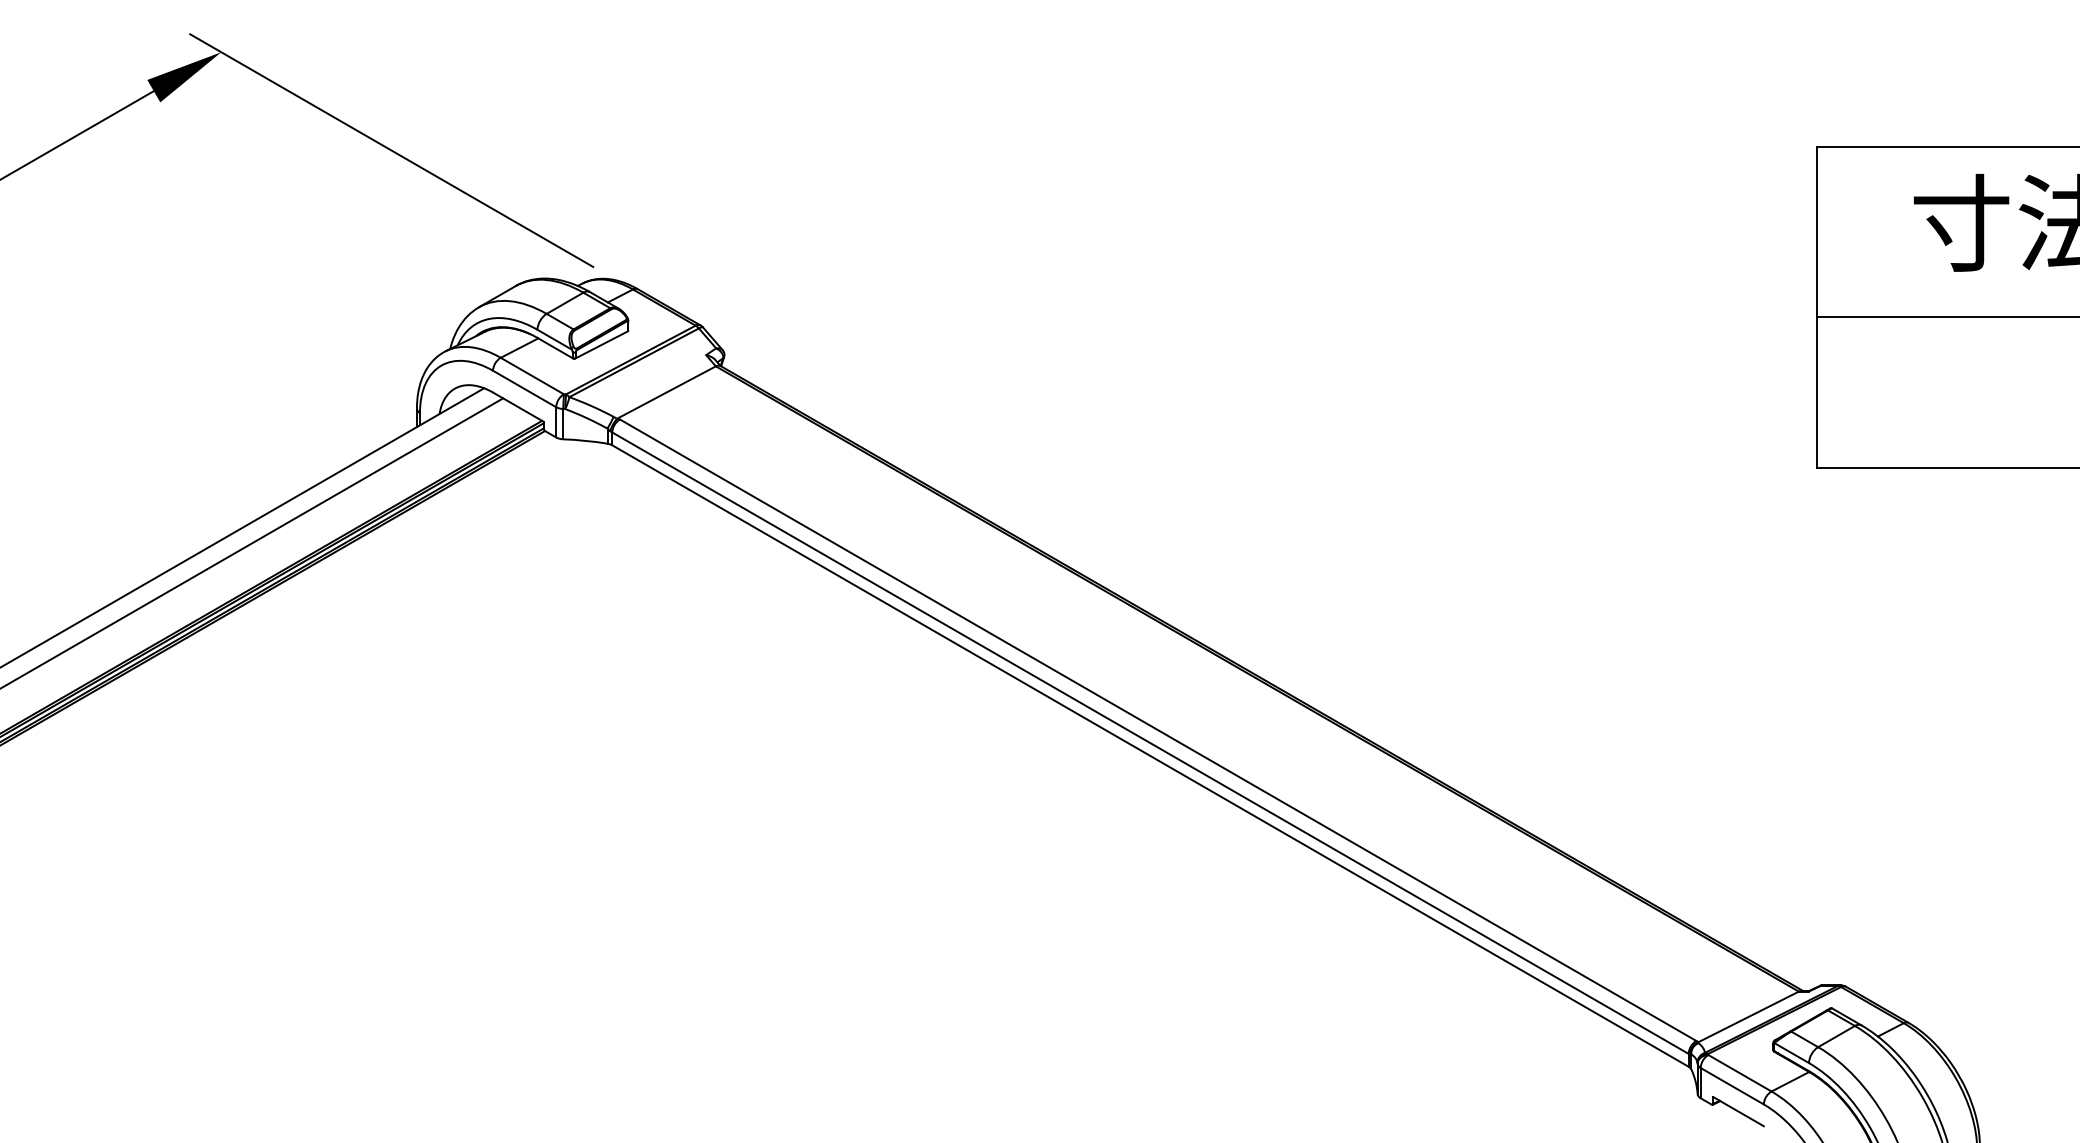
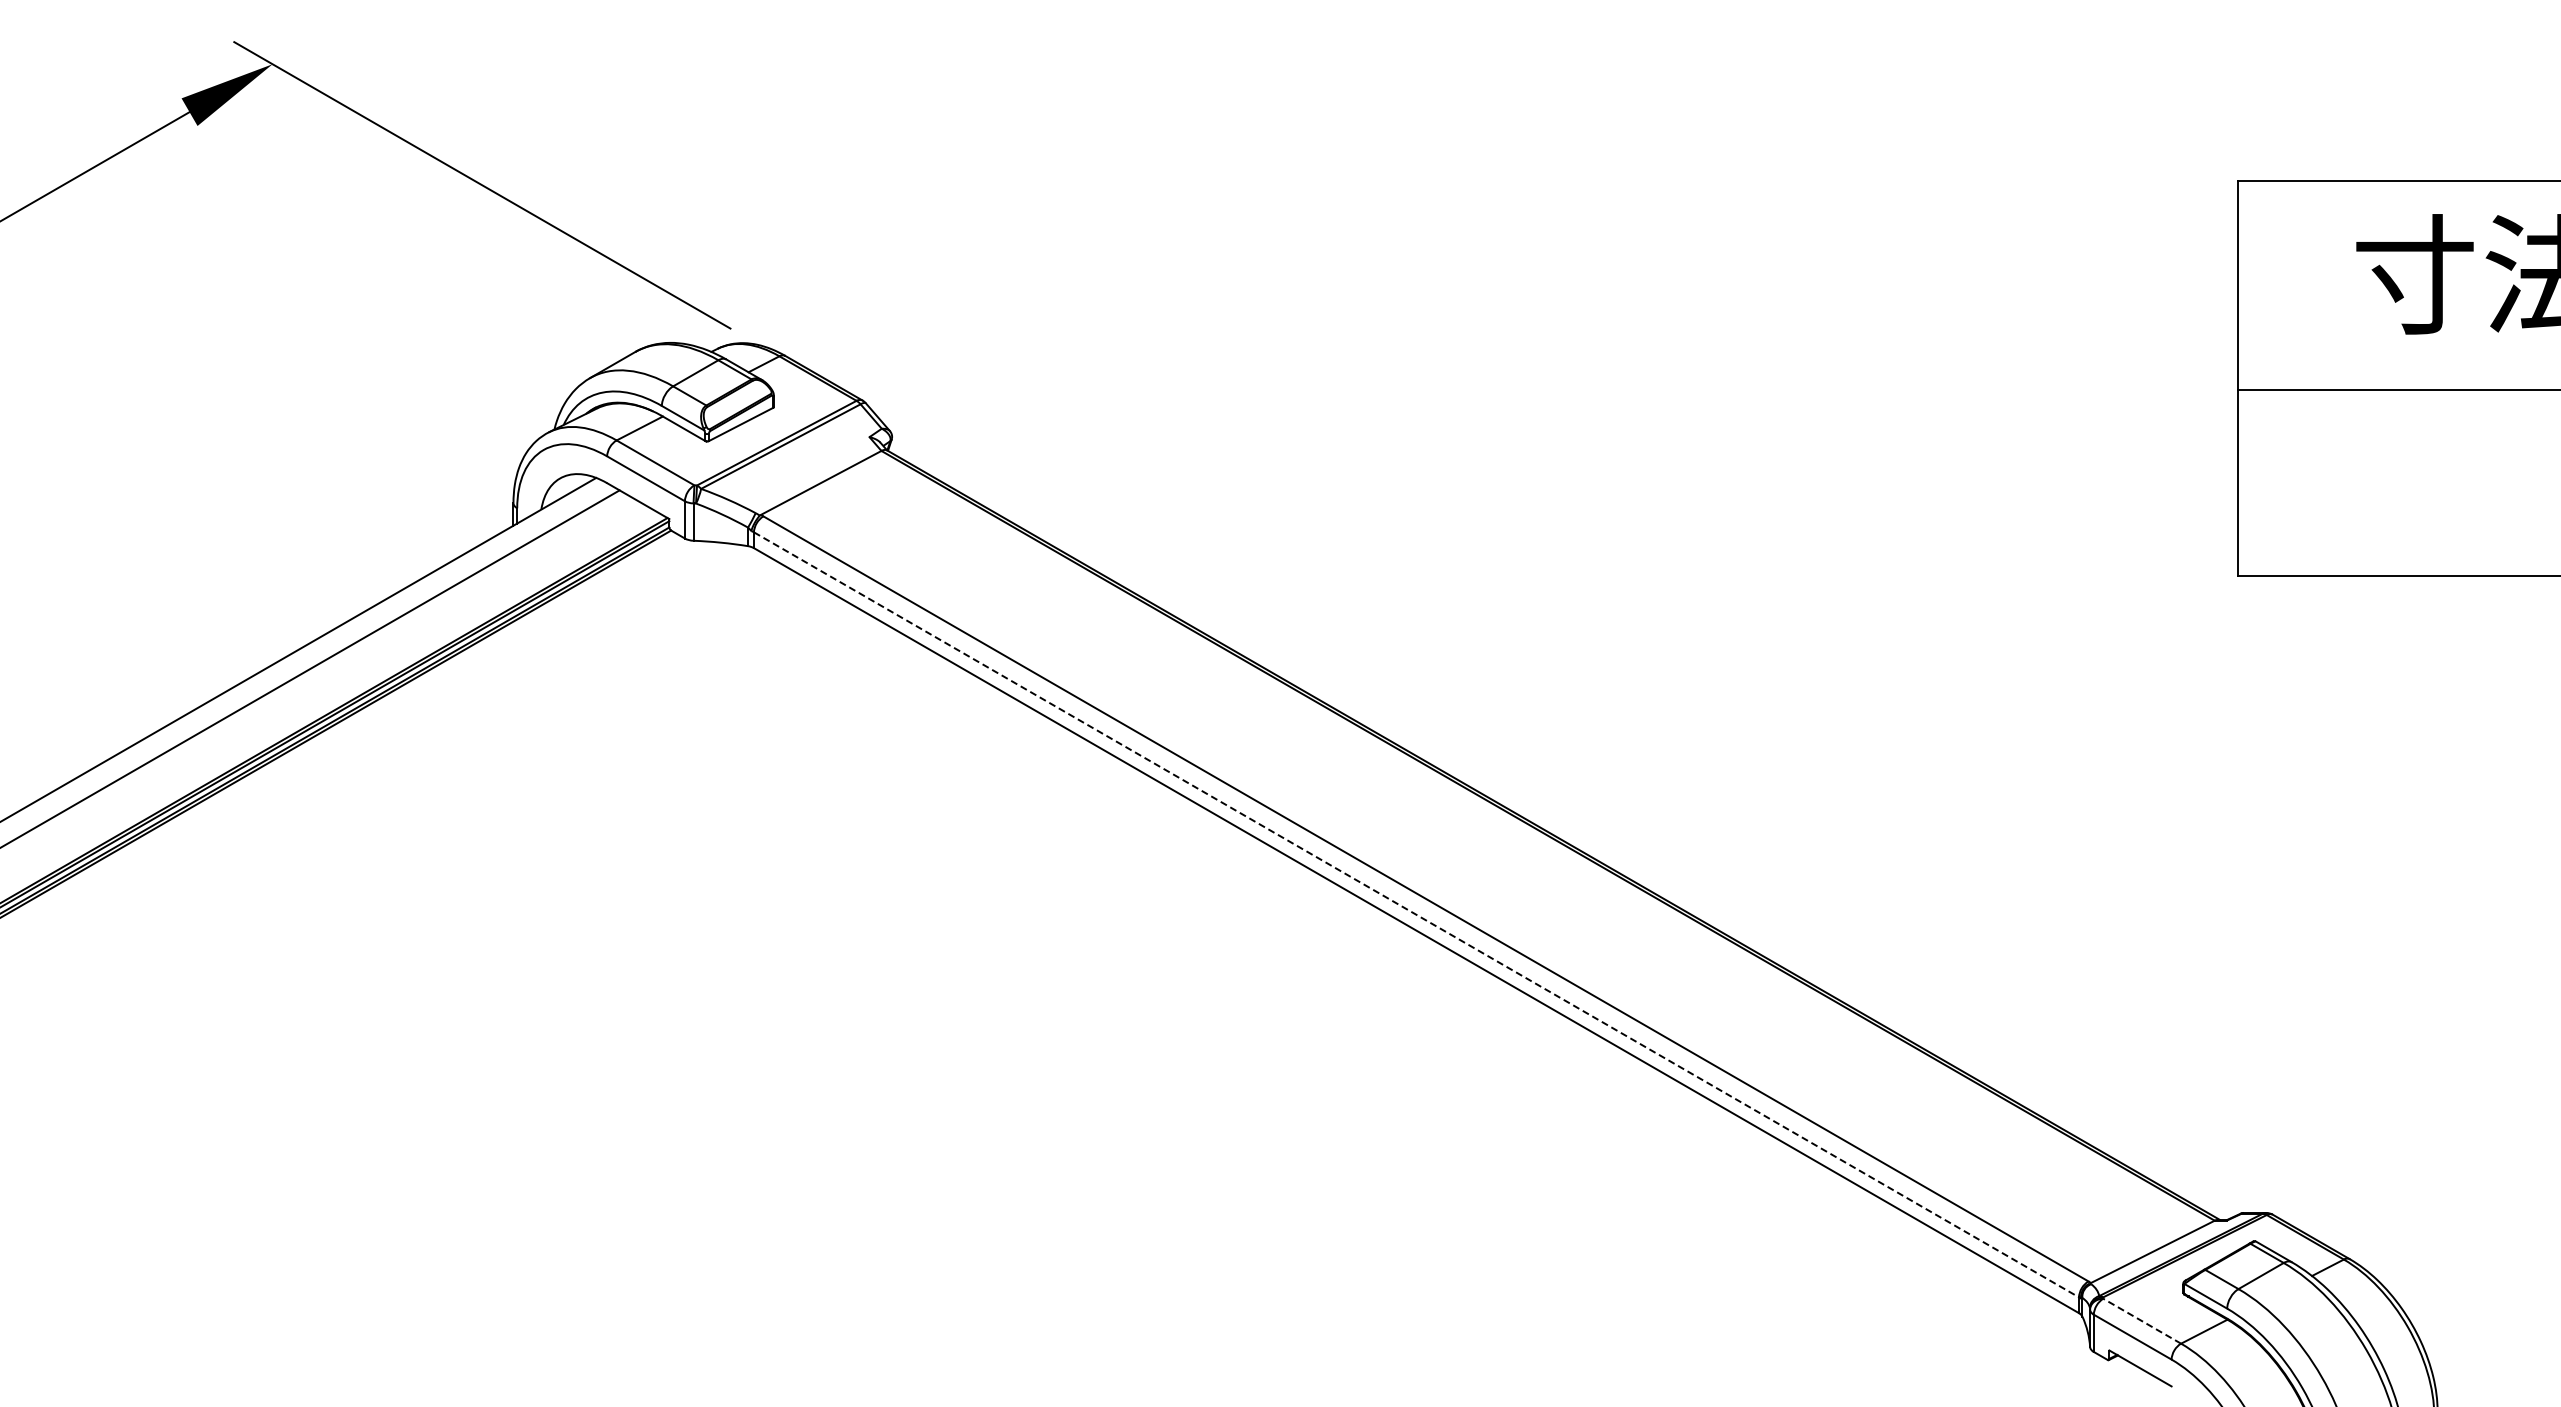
line: (1150, 743) -> (1416, 915), solid -> dashed
line: (1740, 1073) -> (2142, 1321), solid -> dashed

